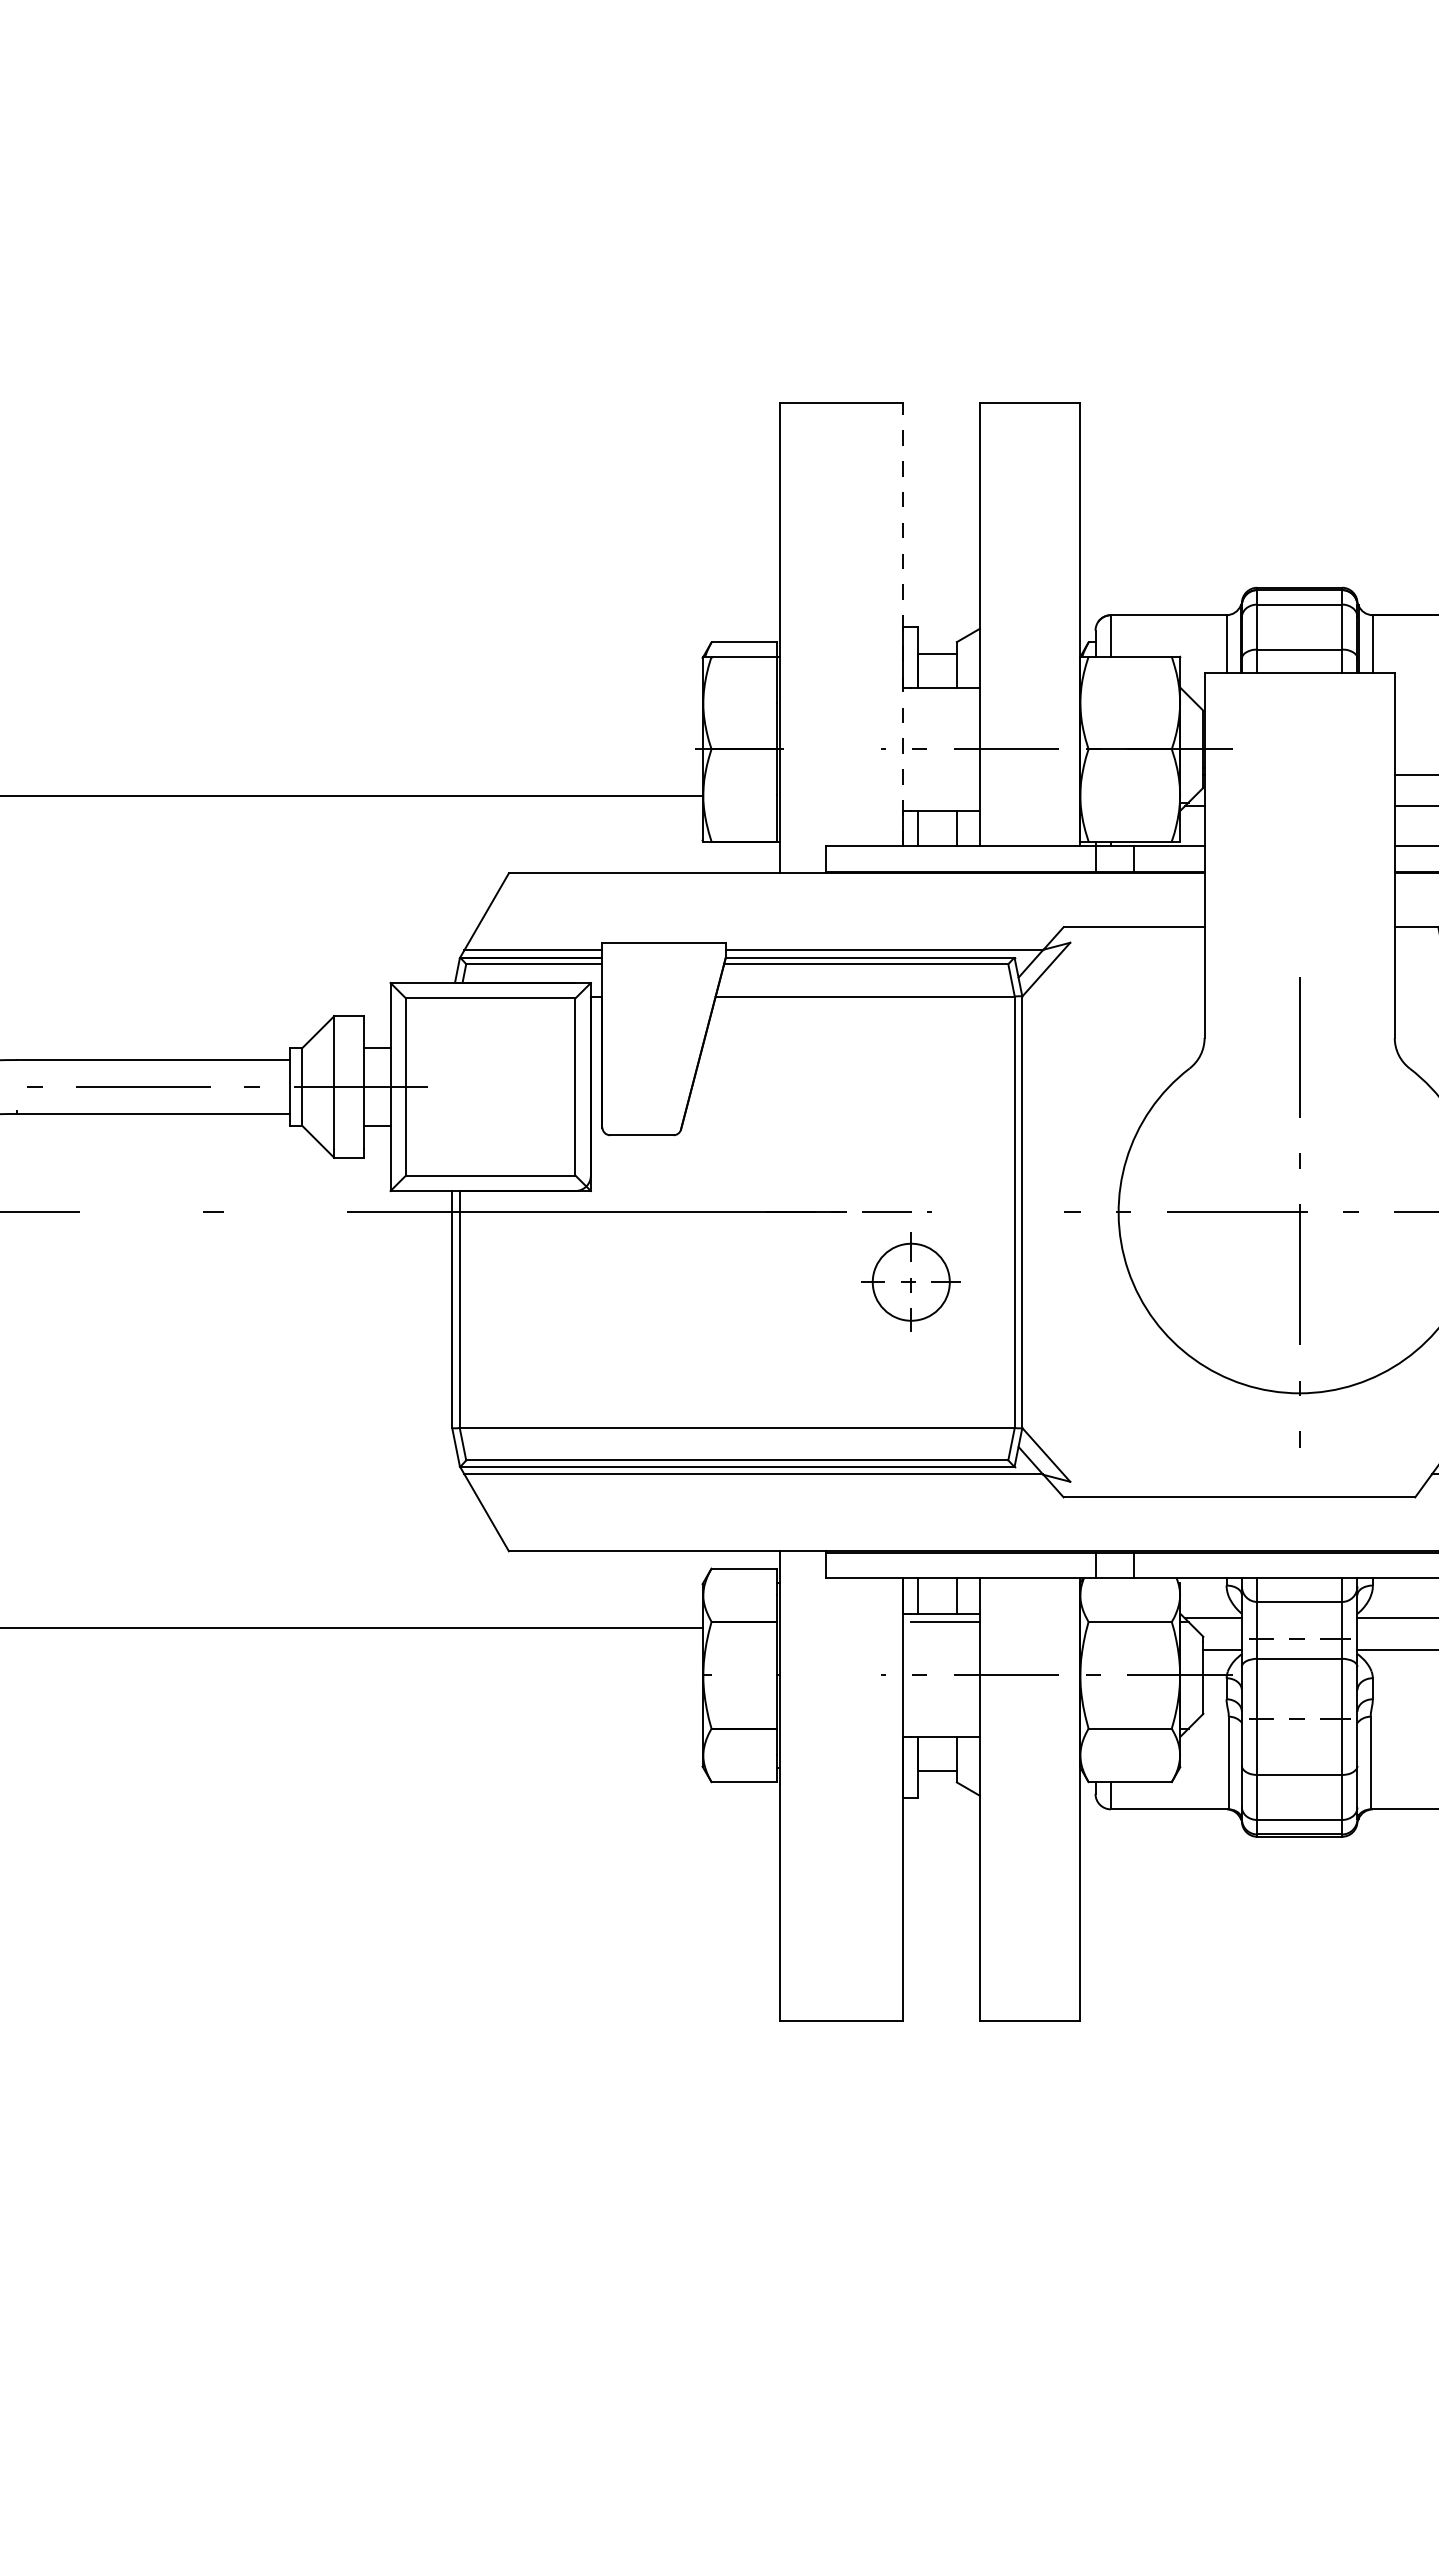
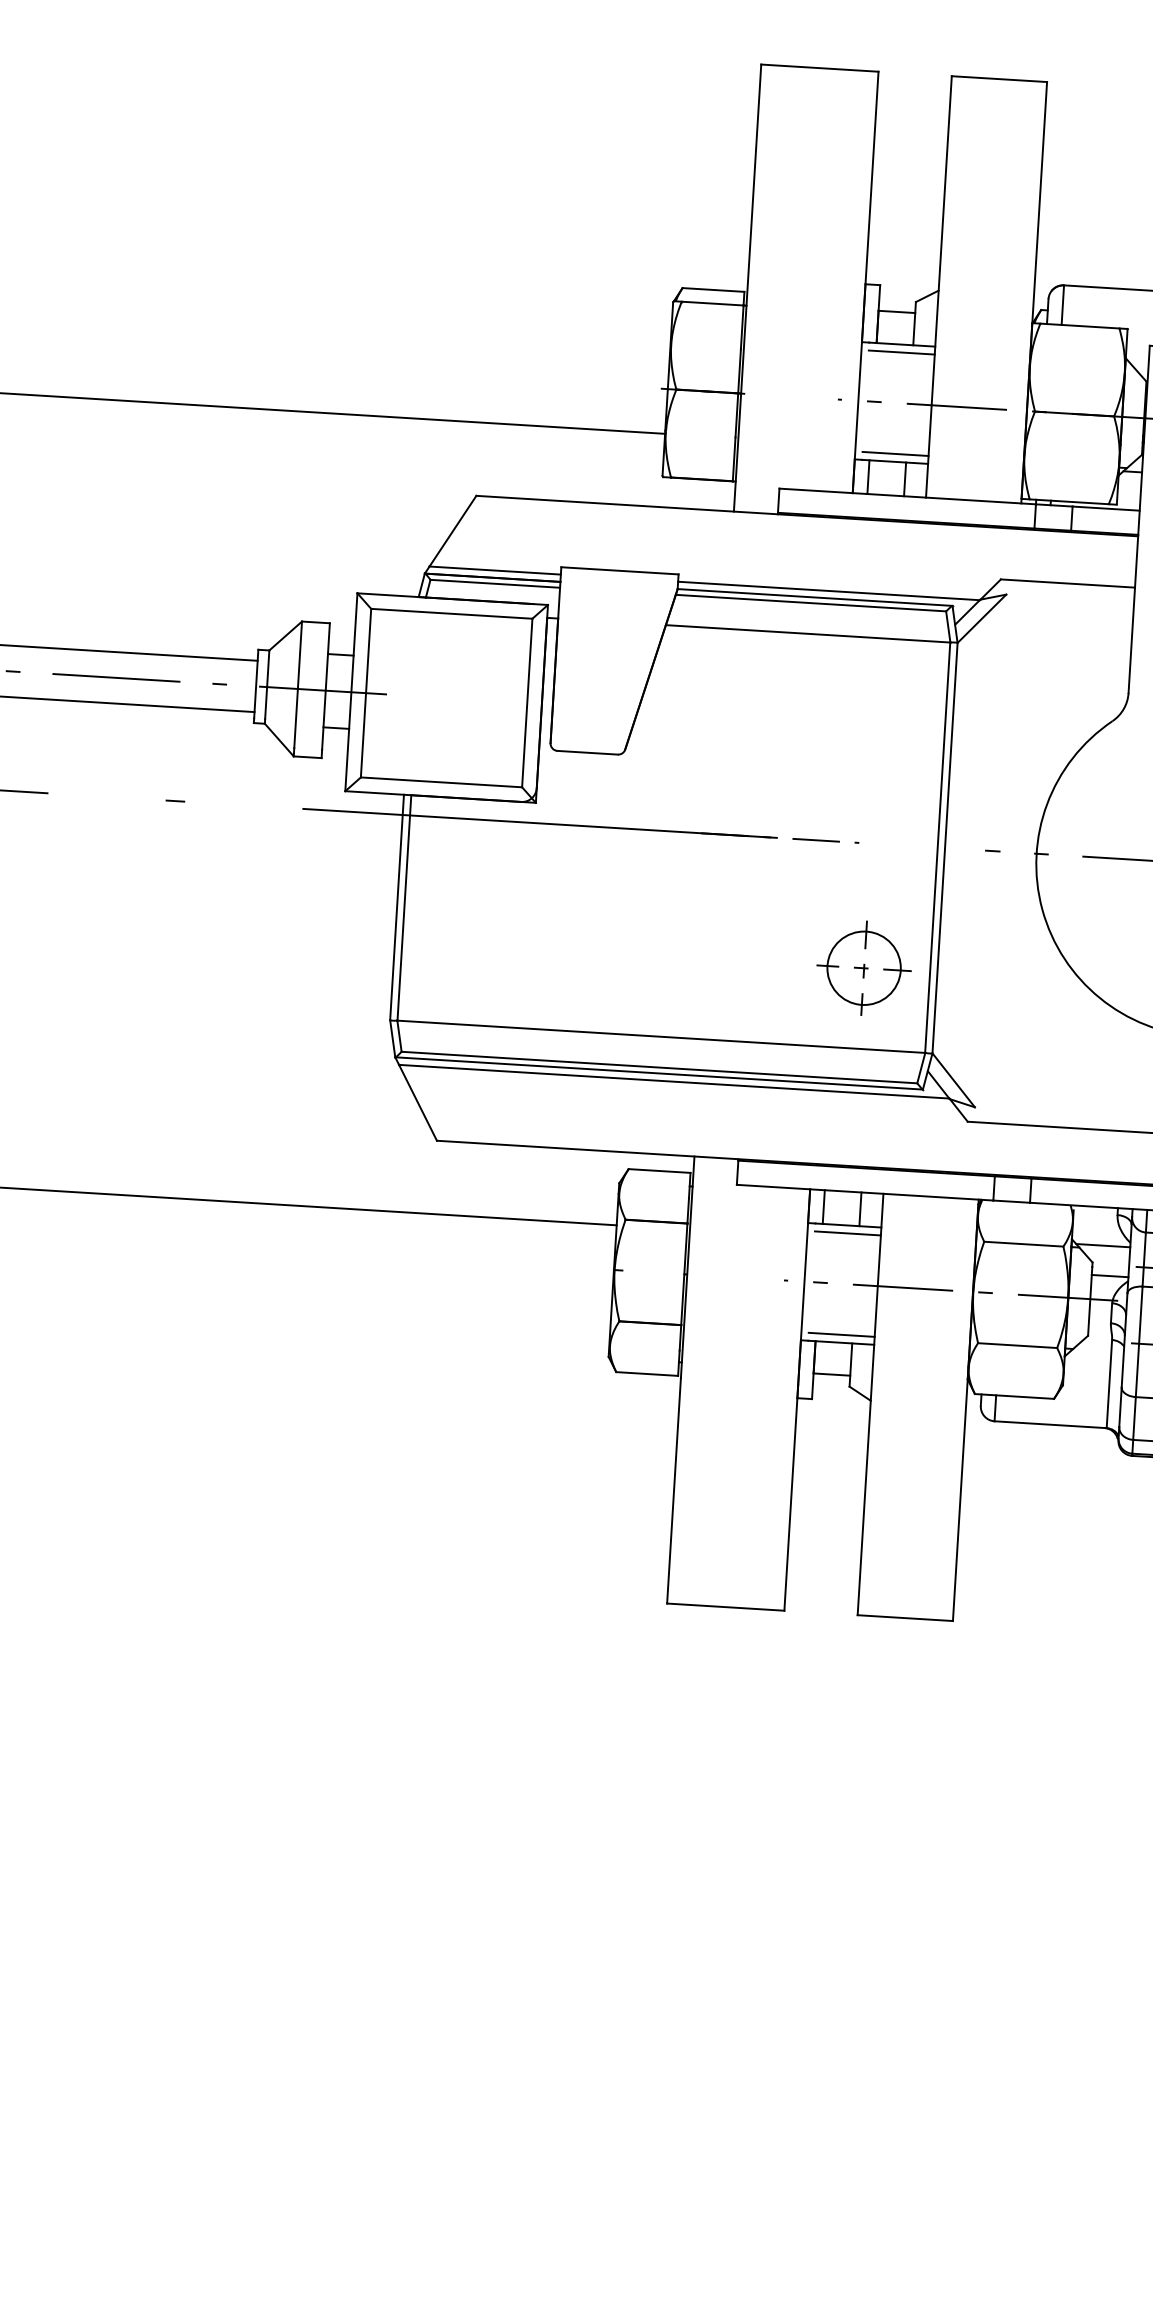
line: (902, 624) -> (865, 282), dashed -> solid
line: (944, 695) -> (901, 352), added
line: (944, 802) -> (894, 453), added
part: (910, 1281) -> (863, 967), moved
line: (944, 1728) -> (840, 1334), added

